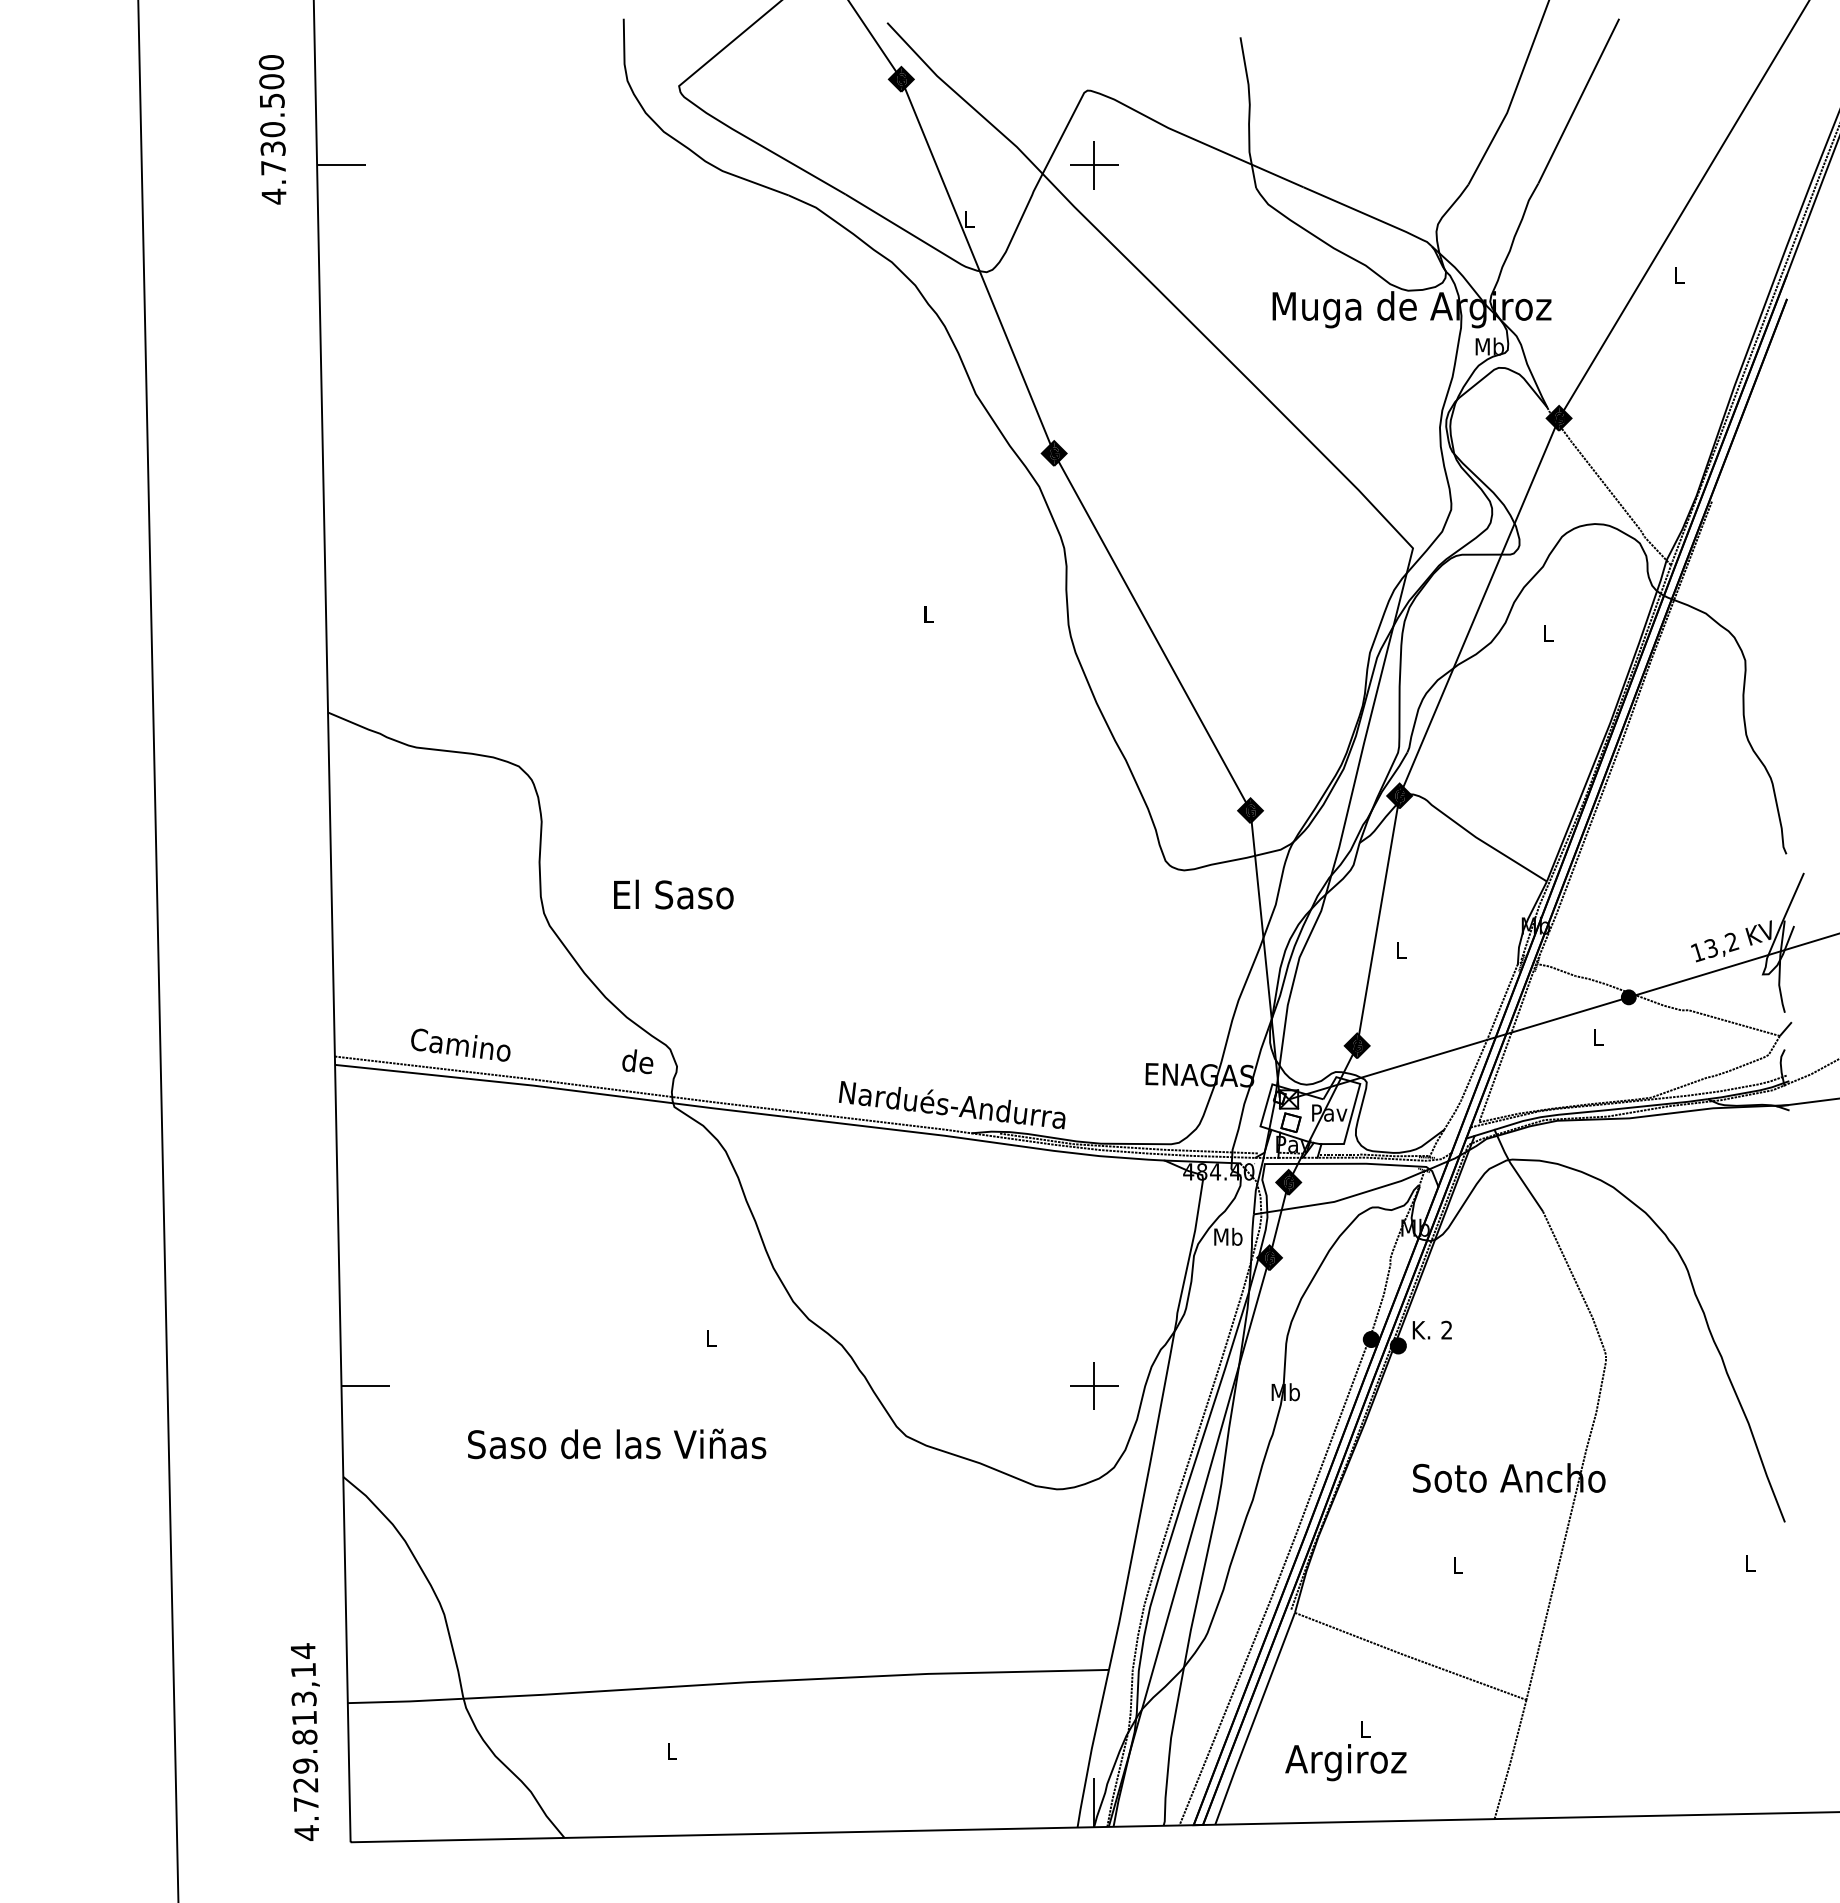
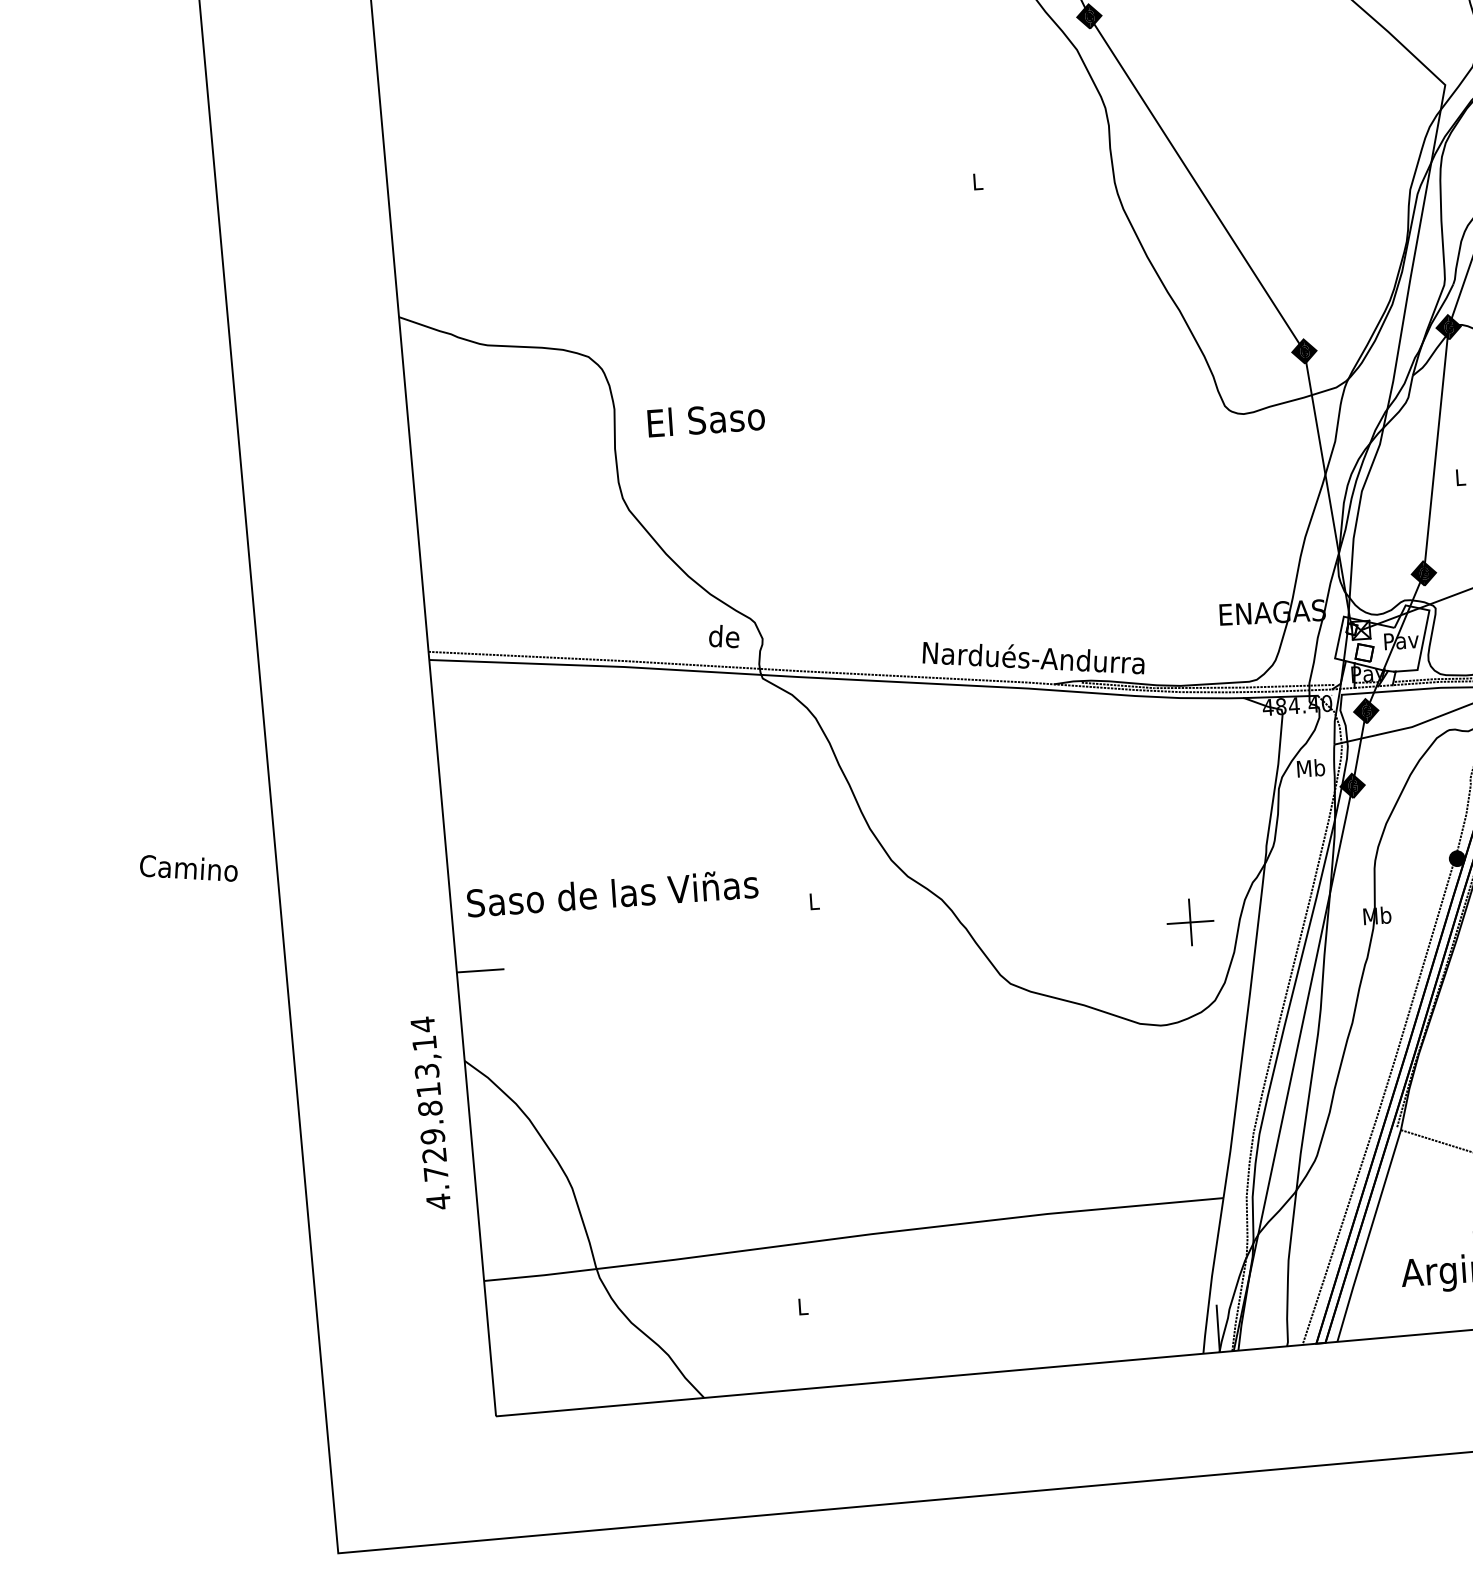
text: (673, 894) -> (706, 419), moved
text: (460, 1044) -> (188, 867), moved
text: (617, 1443) -> (612, 892), moved
text: (305, 1741) -> (431, 1112), moved

